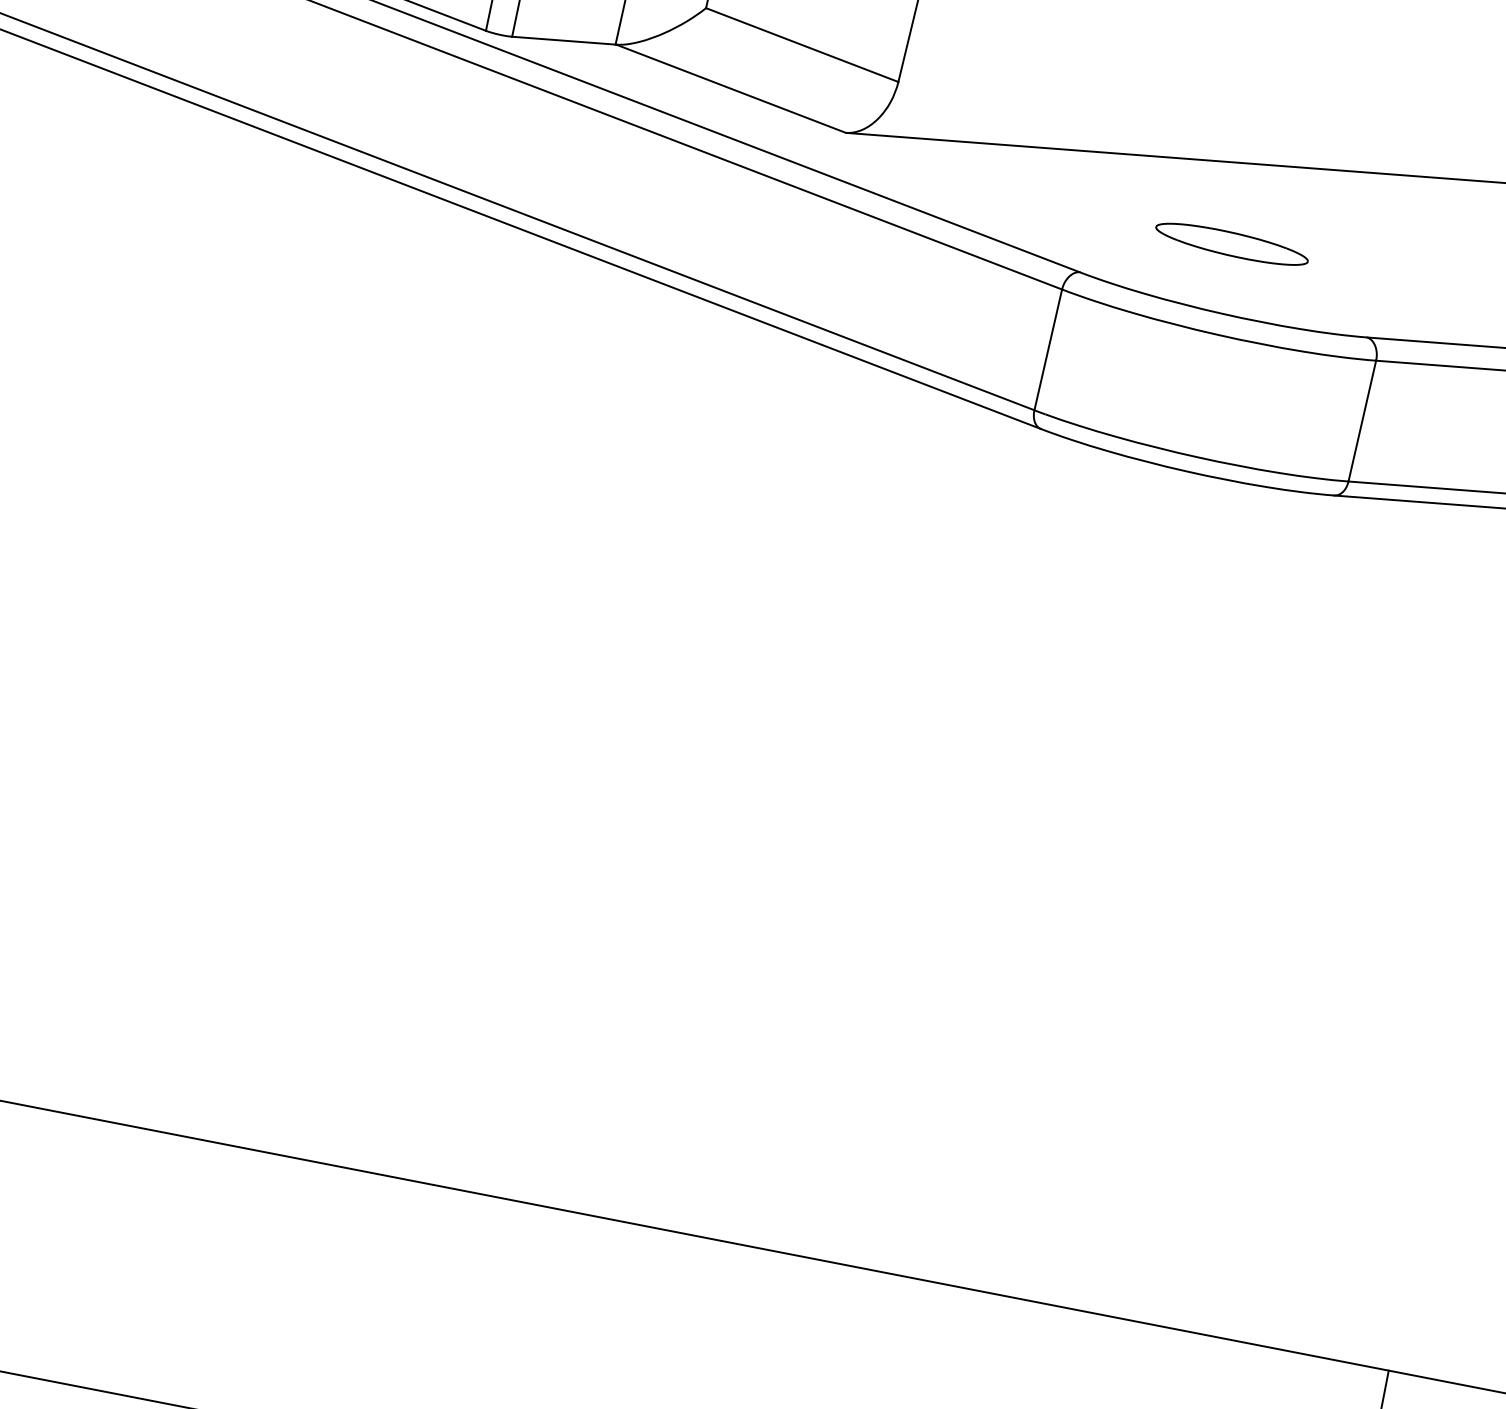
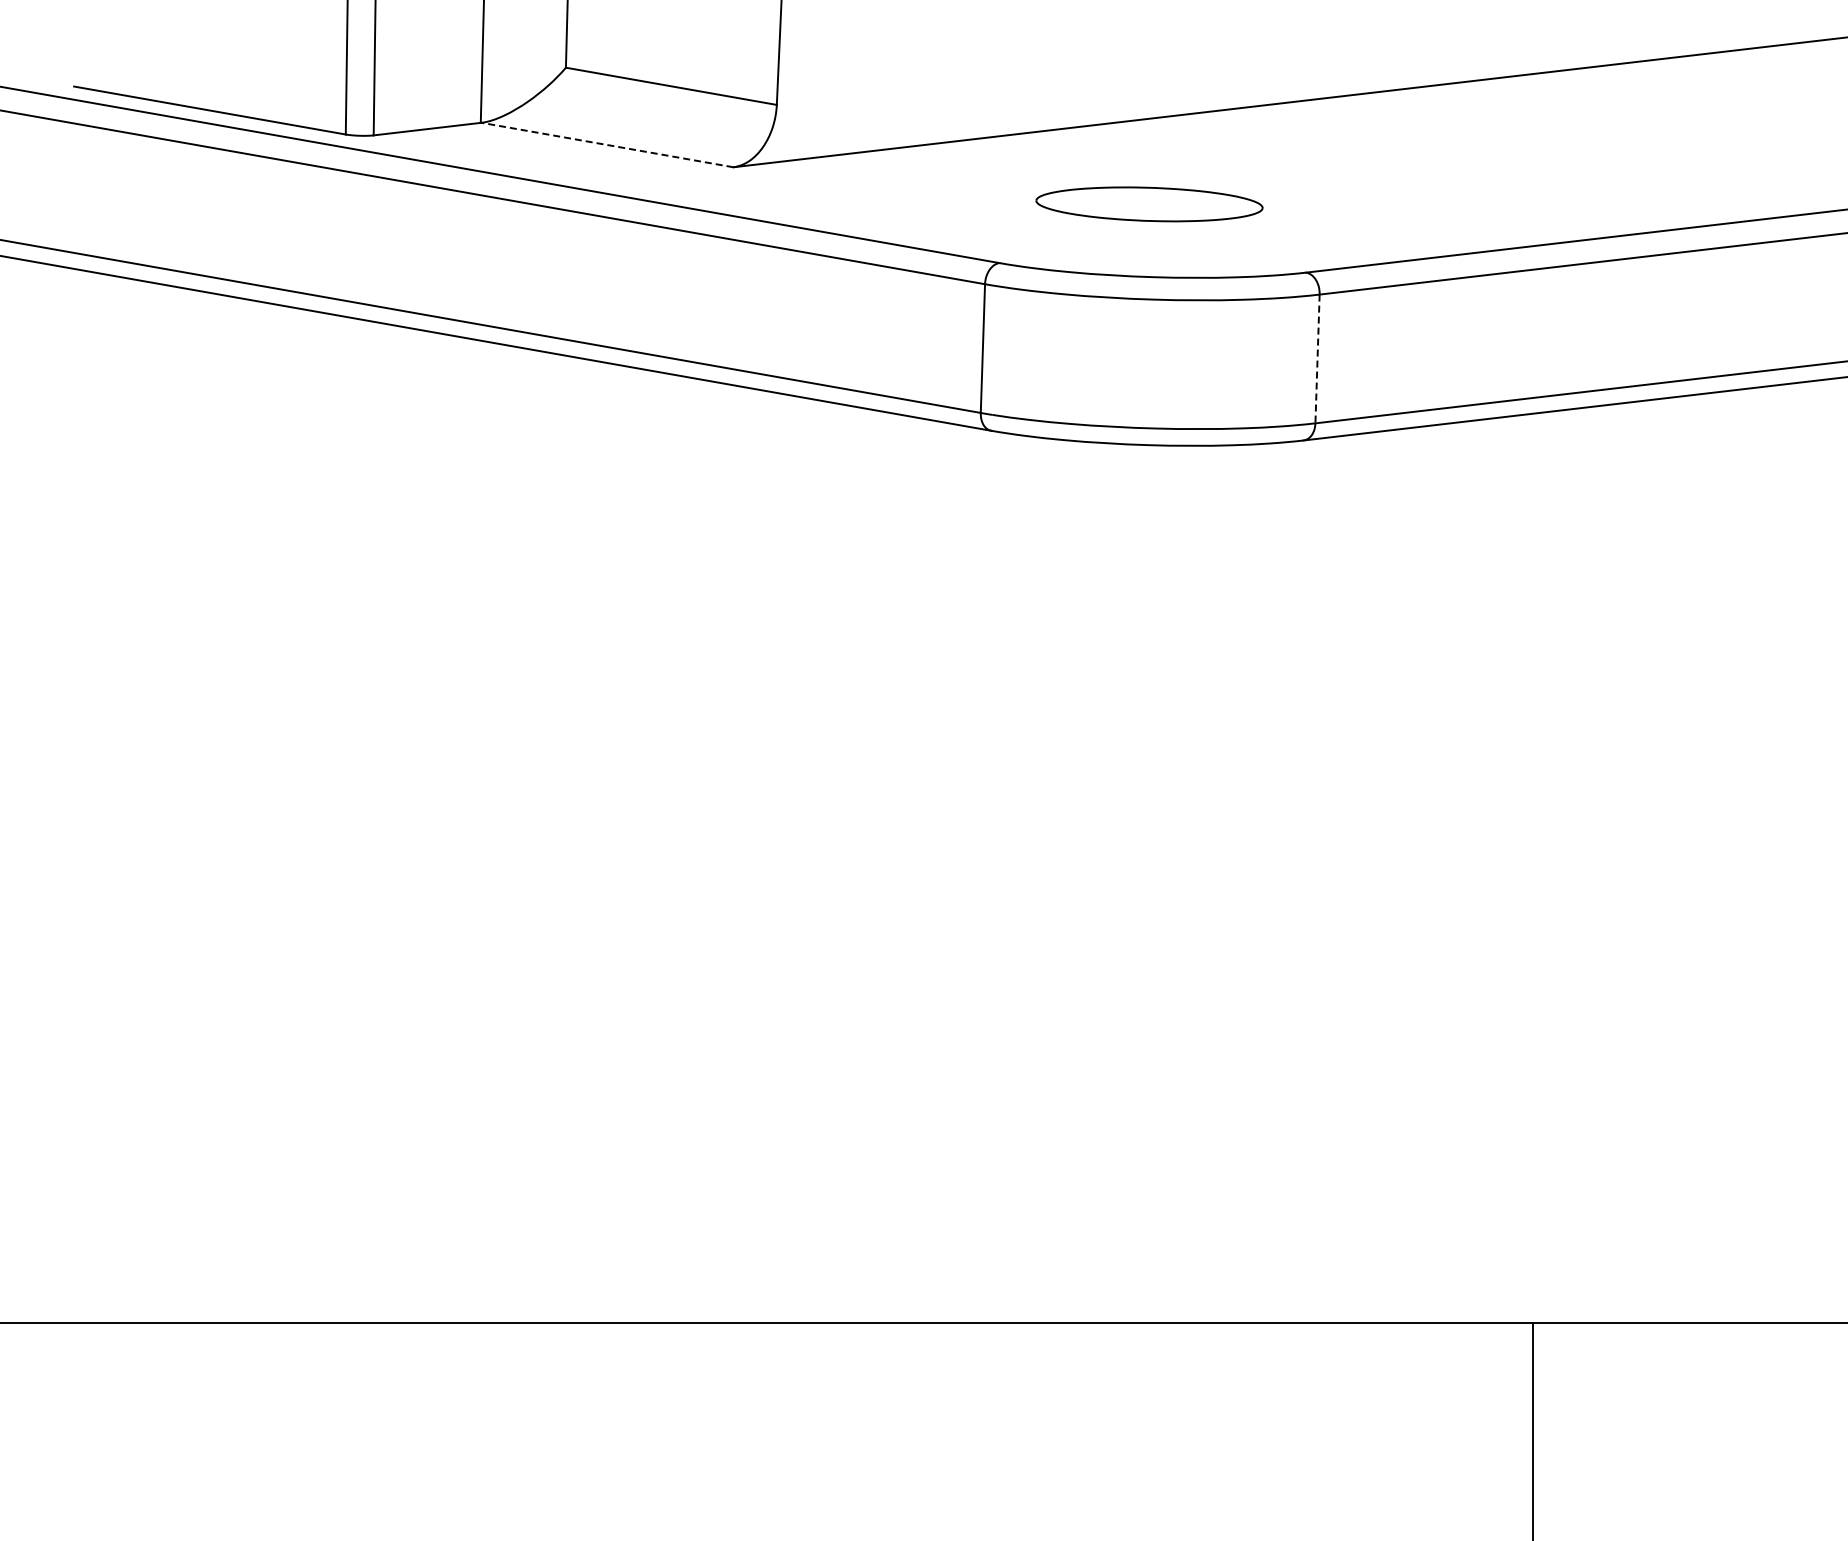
line: (731, 89) -> (607, 145), solid -> dashed
part: (1232, 244) -> (1149, 204), size x1.4
line: (1362, 421) -> (1317, 359), solid -> dashed

